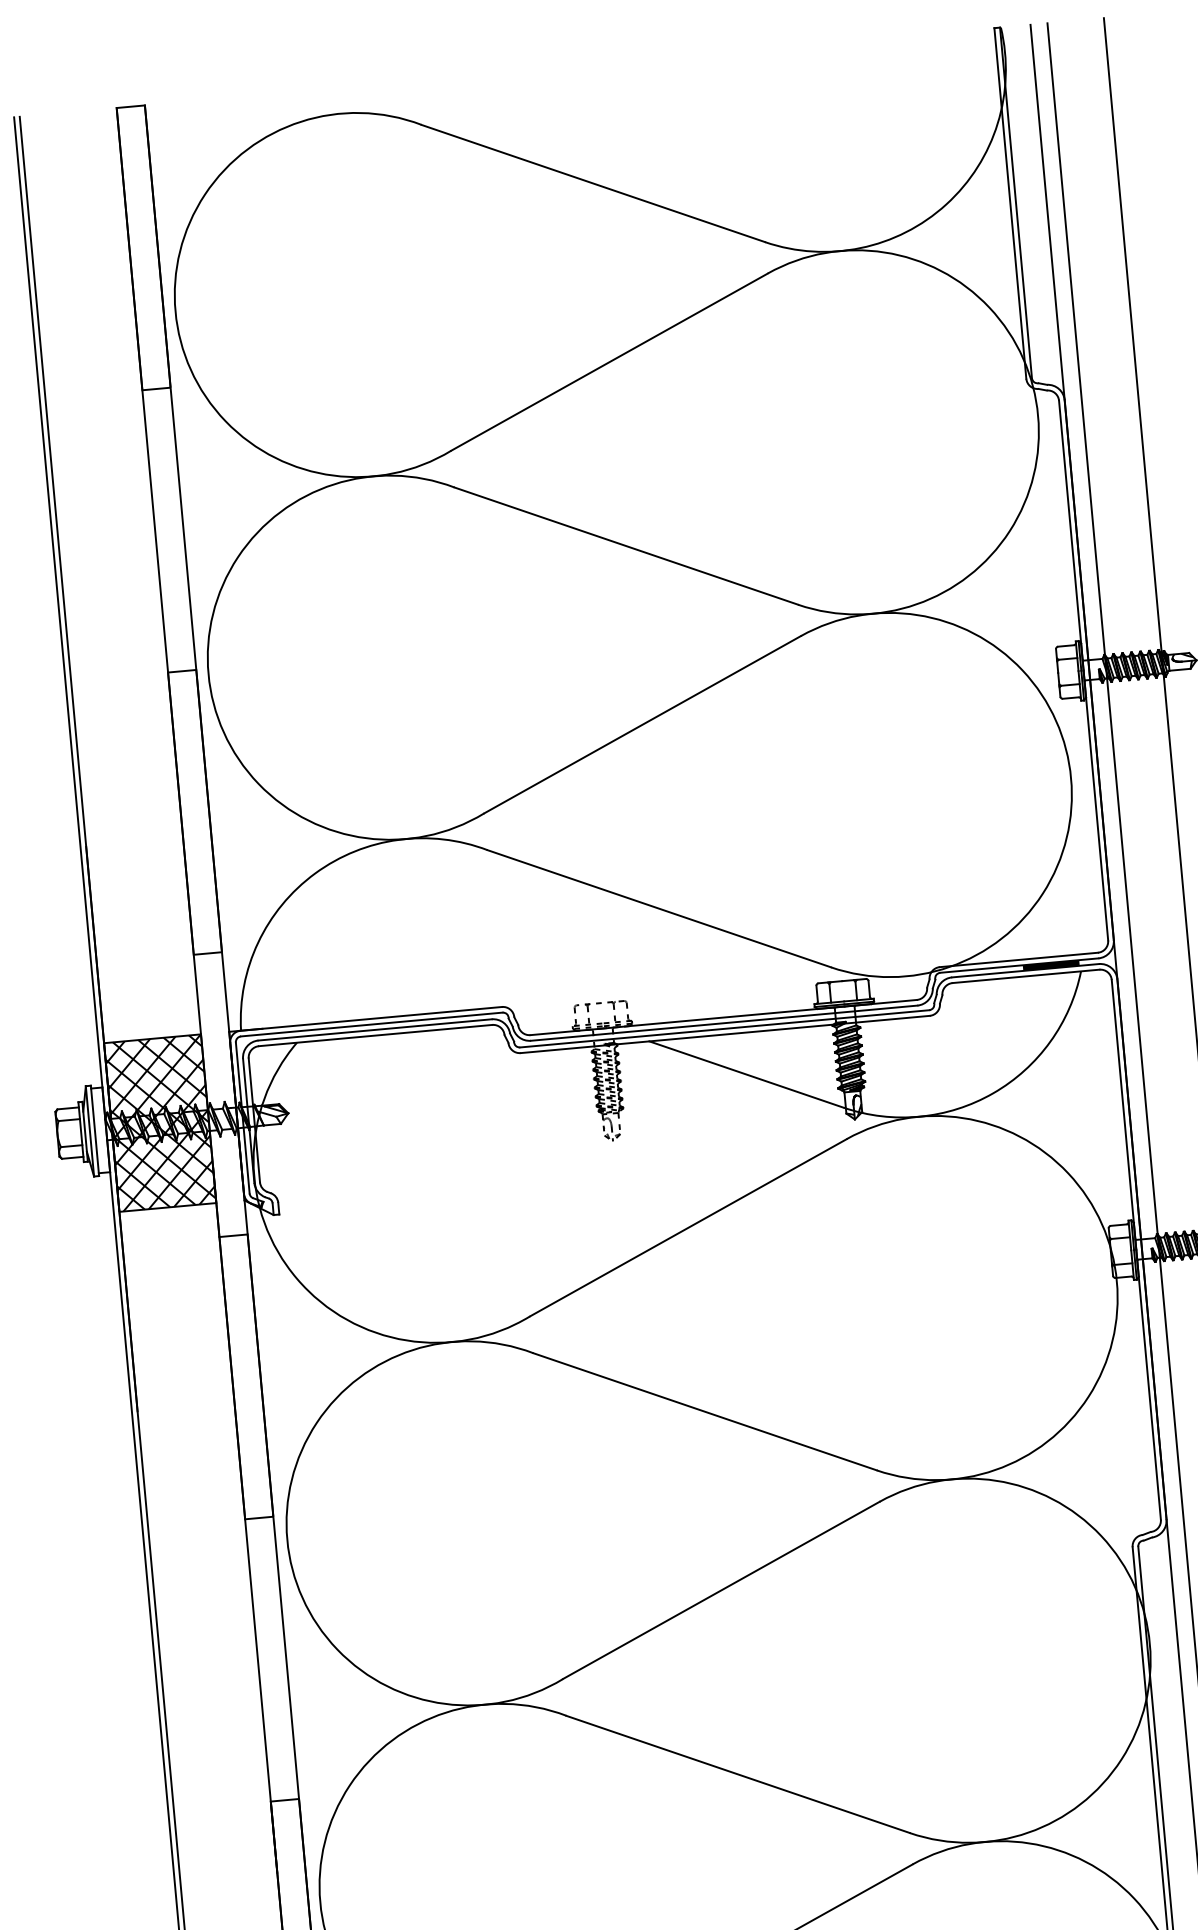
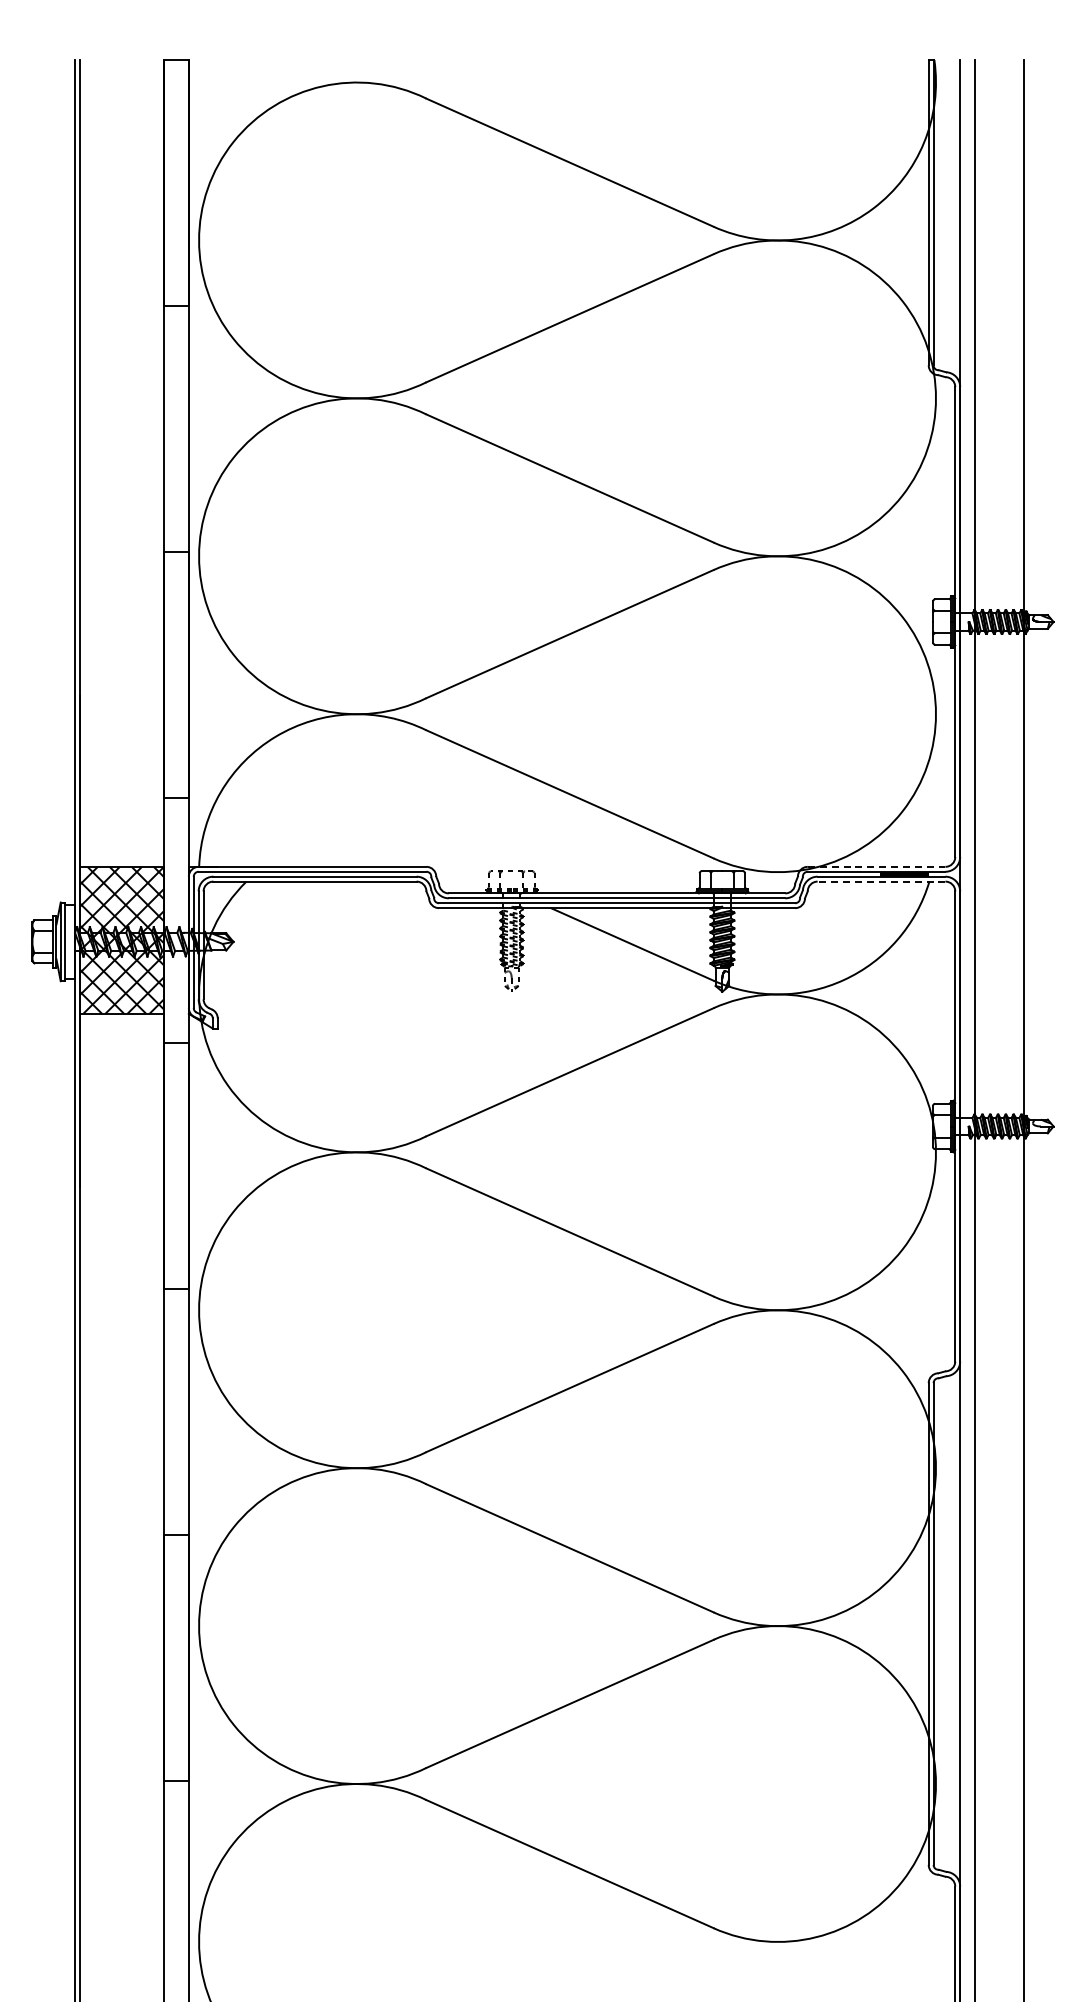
line: (1018, 959) -> (876, 866), solid -> dashed
line: (1026, 976) -> (881, 881), solid -> dashed

